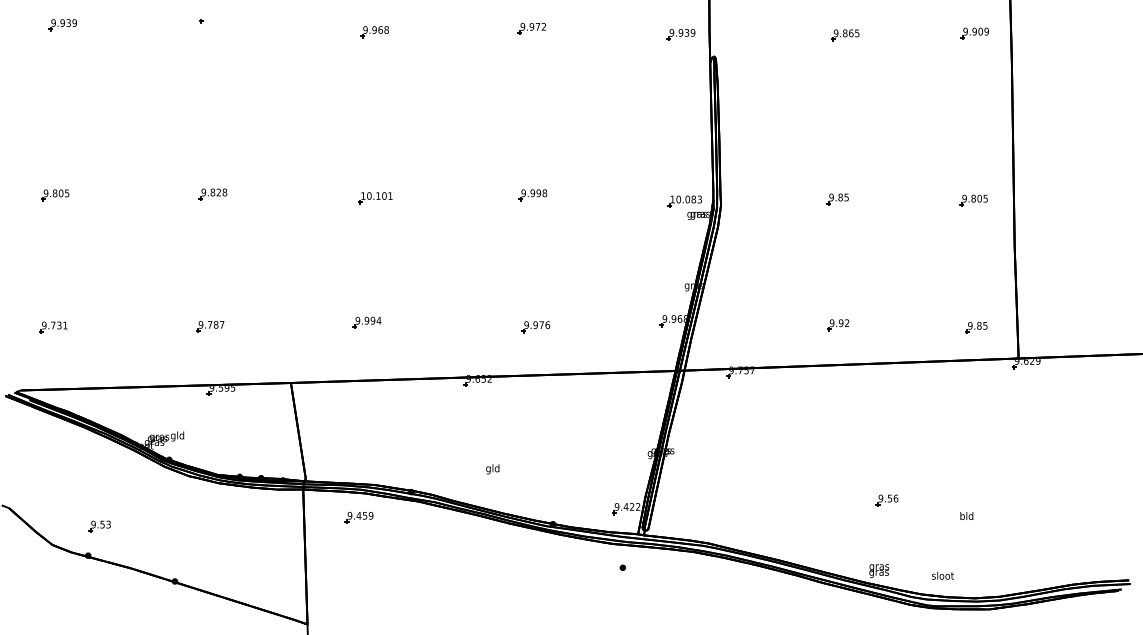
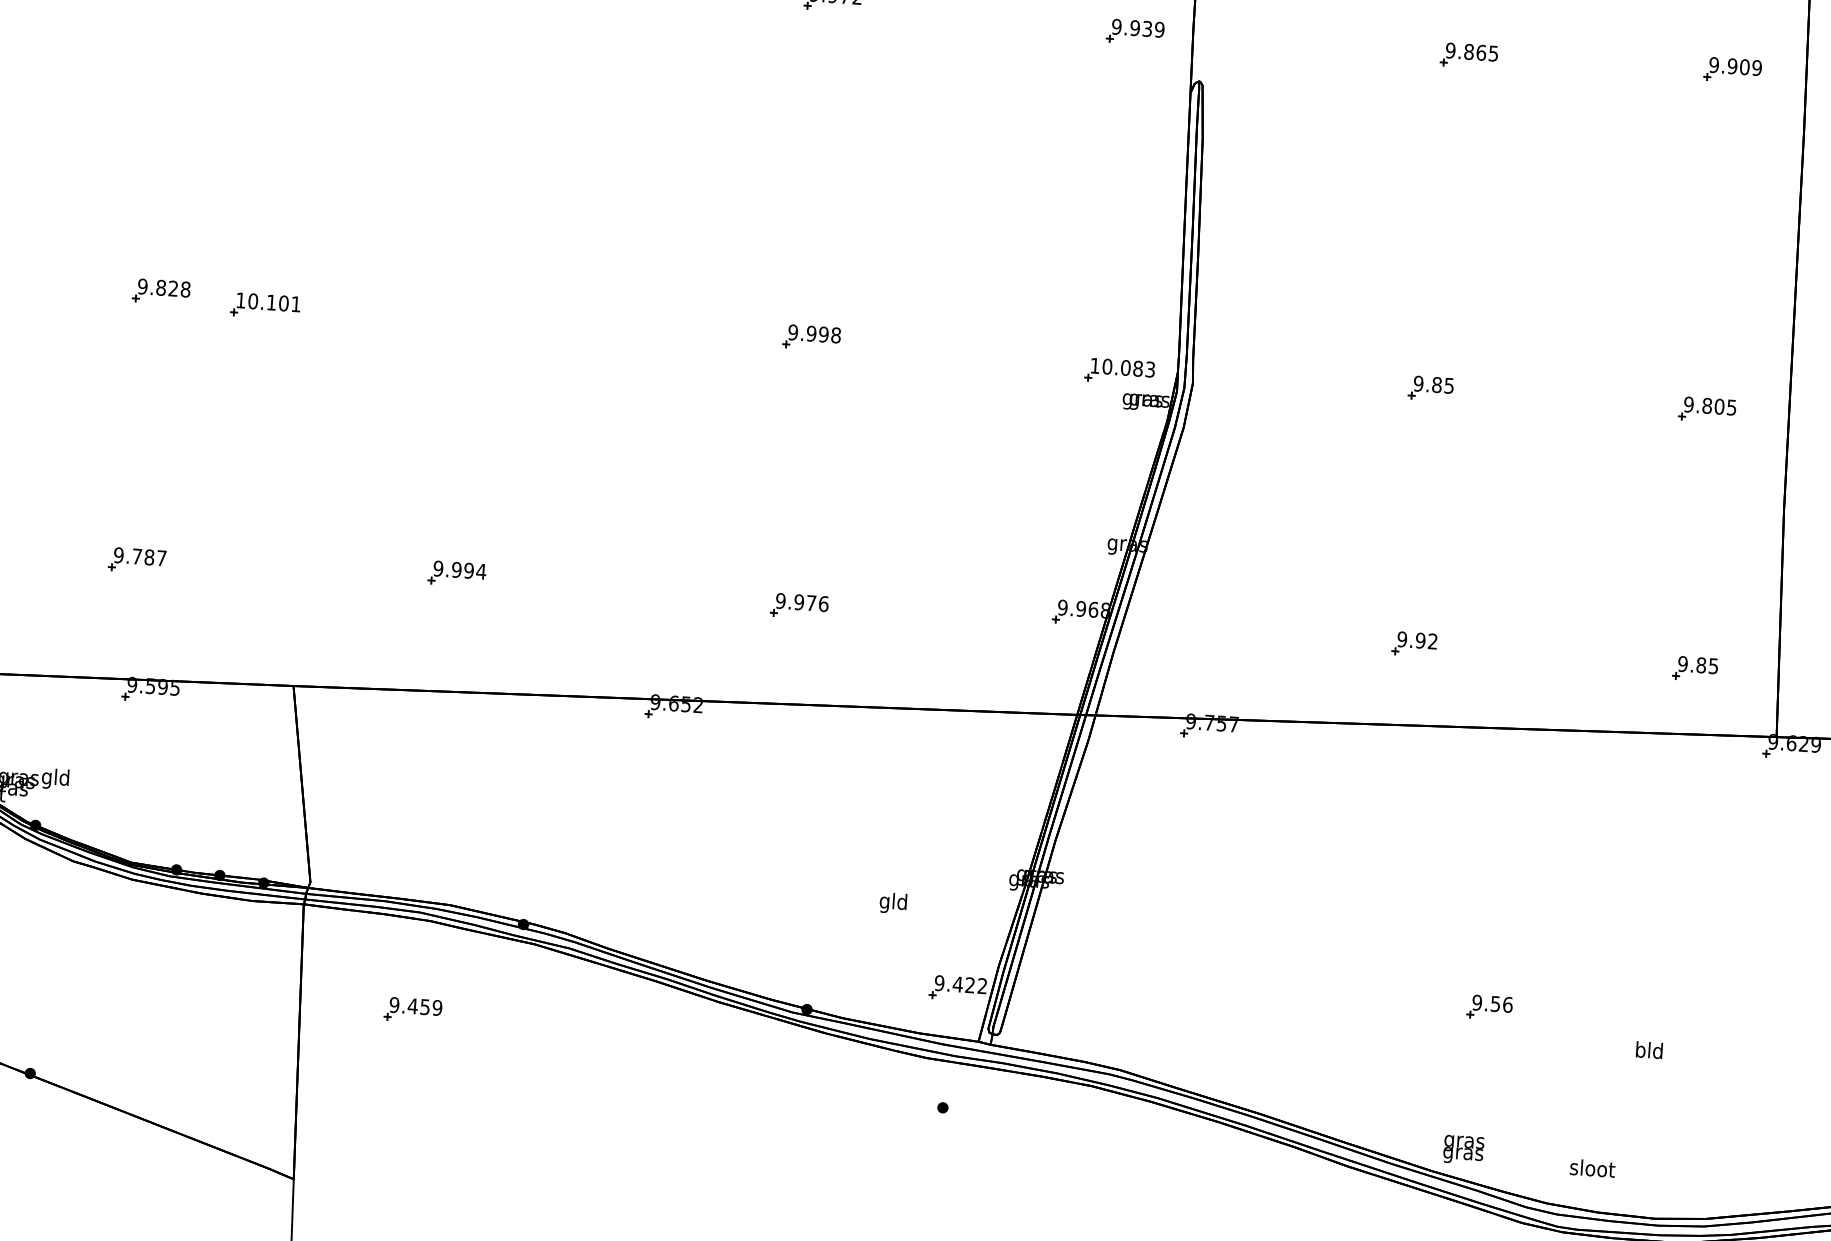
part: (375, 198) -> (265, 307), moved
text: (492, 469) -> (892, 903), moved
part: (358, 517) -> (411, 1009), moved

